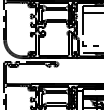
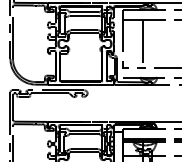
line: (96, 29) -> (142, 43), added

